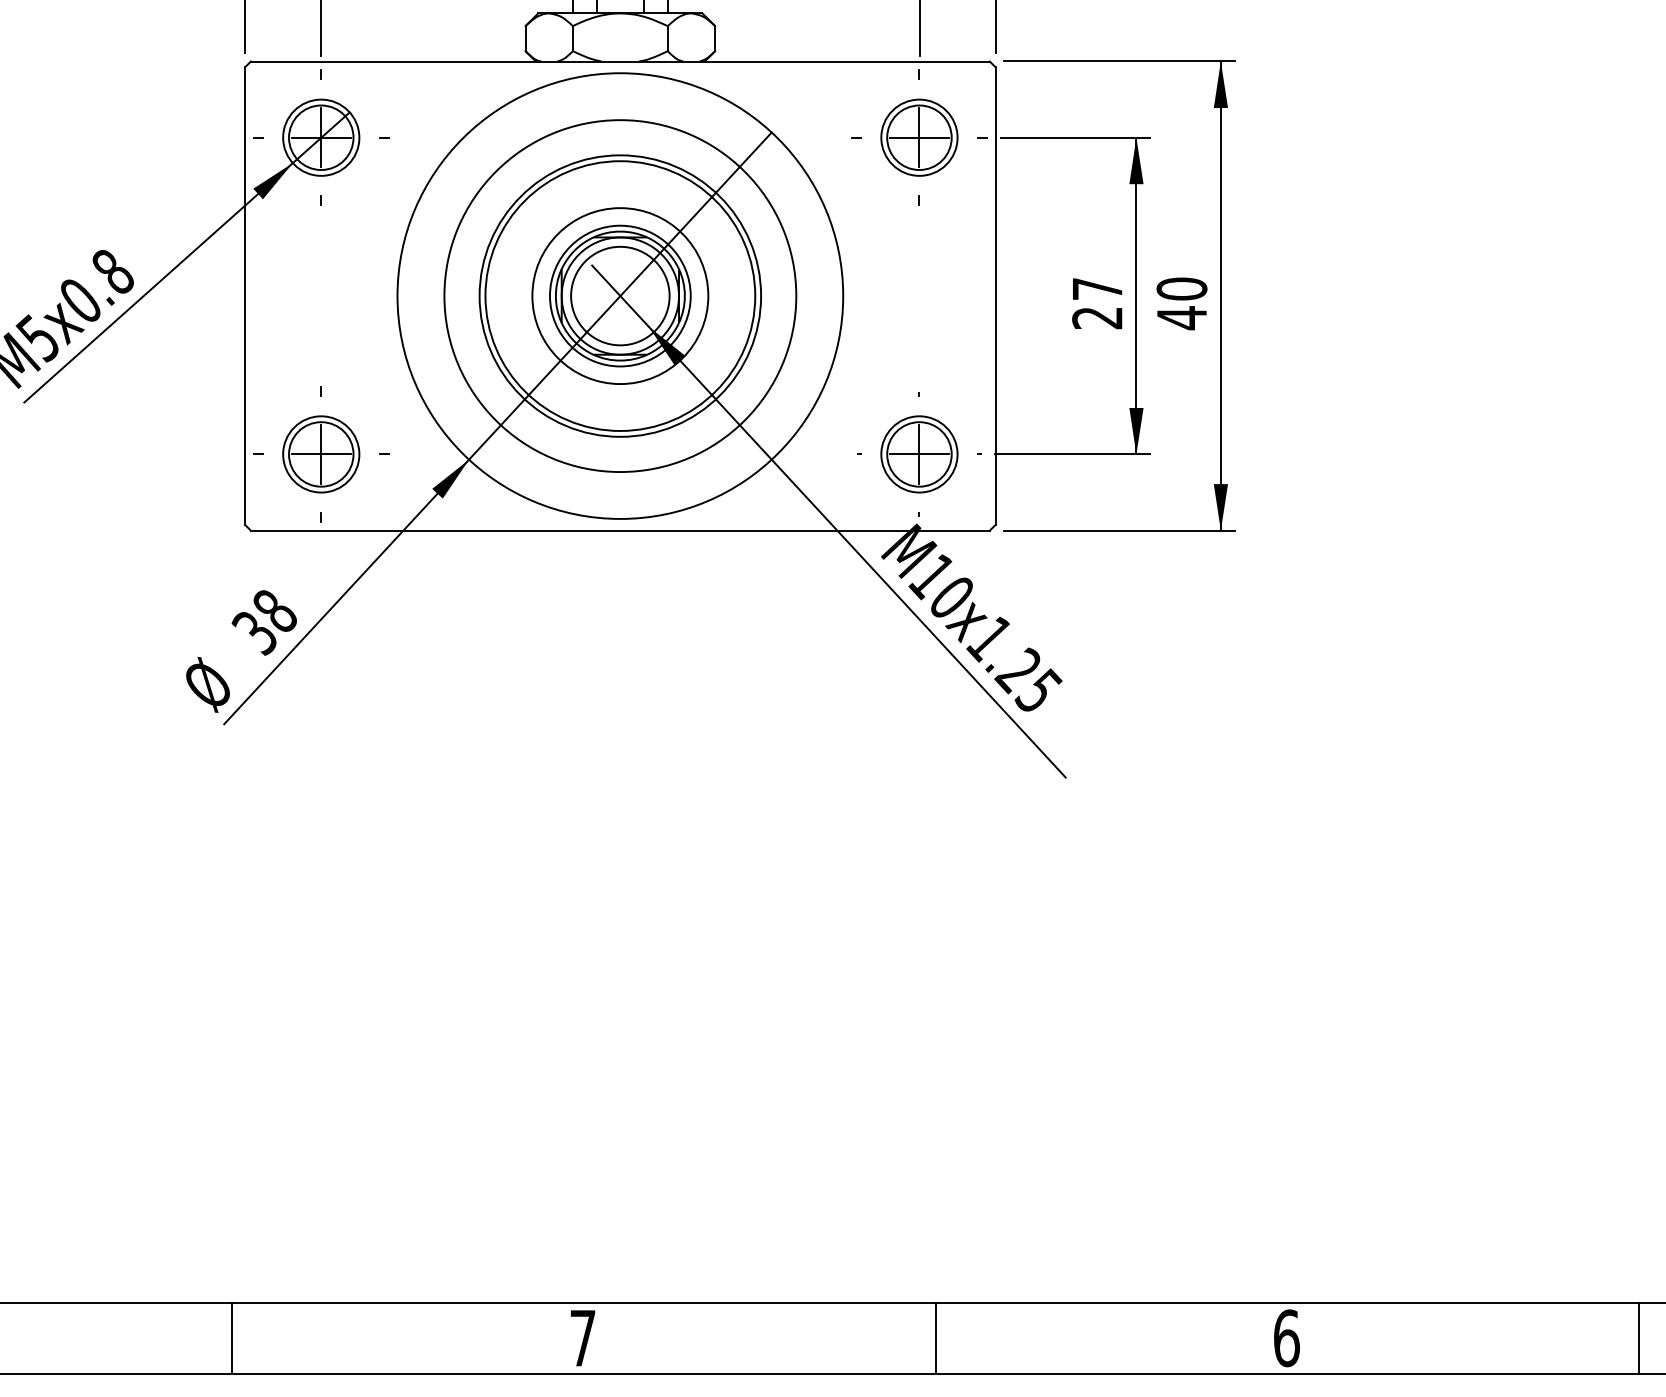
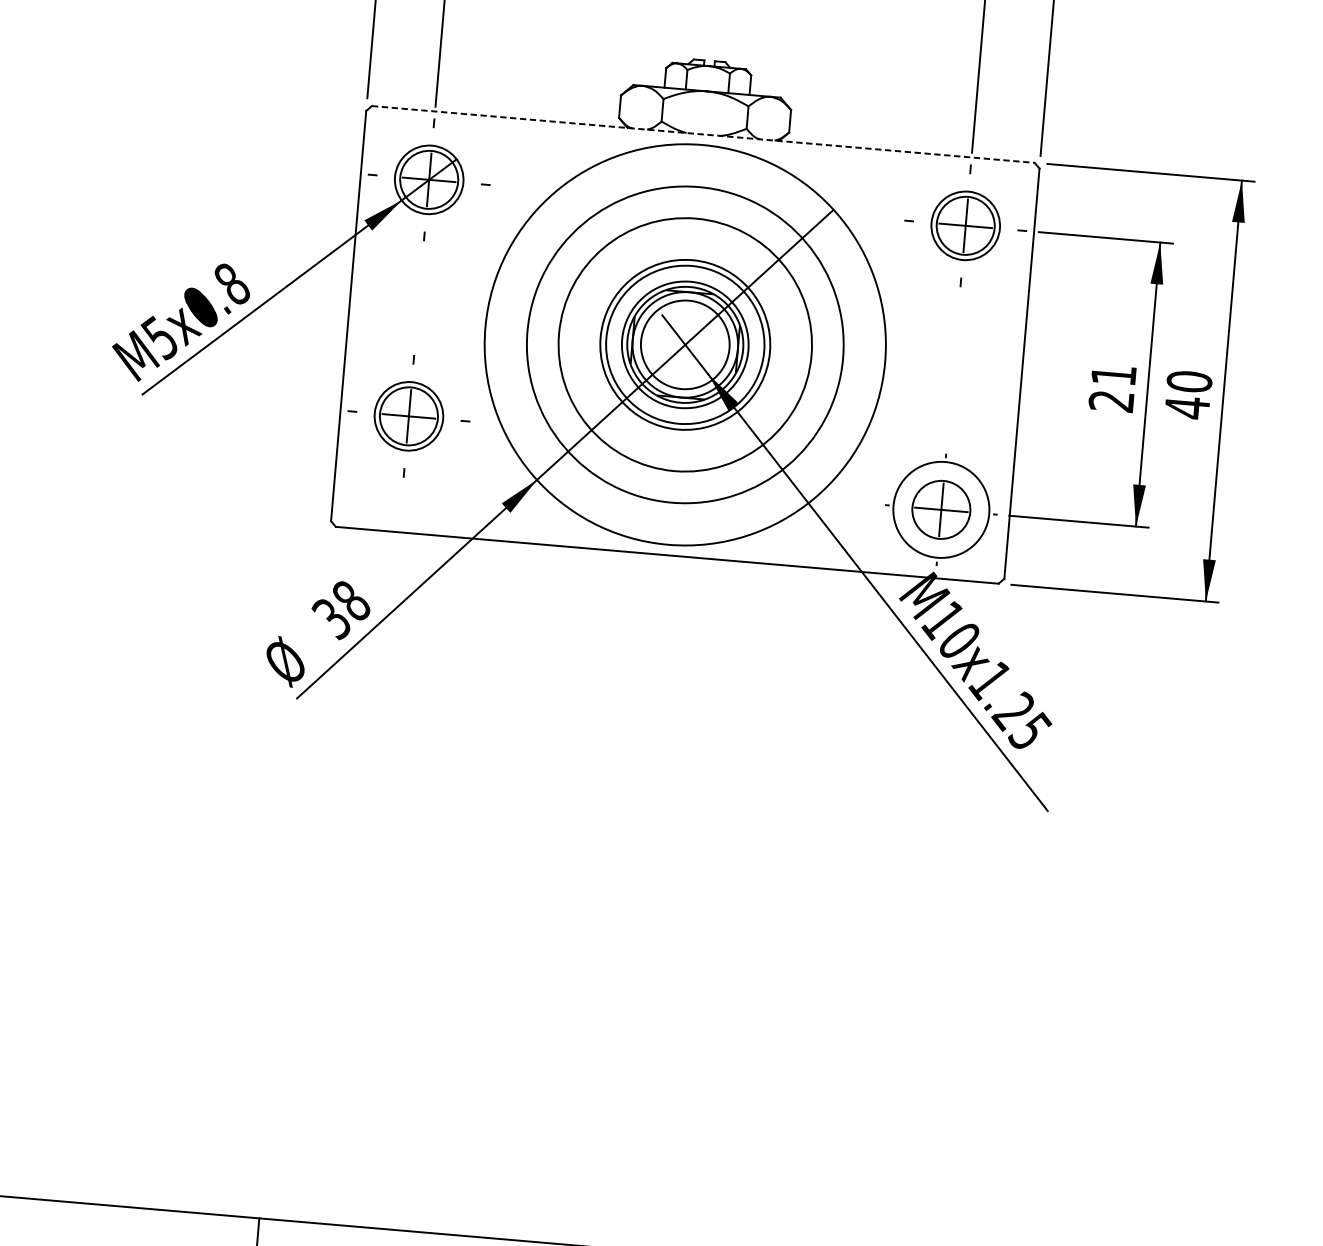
line: (620, 61) -> (703, 134), solid -> dashed
text: (1097, 288) -> (1113, 374), 27 -> 21
circle: (620, 295) -> (685, 344), size x0.7
part: (321, 454) -> (409, 416), moved
circle: (919, 454) -> (941, 509), size x1.4

